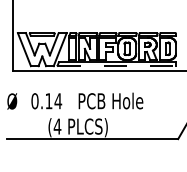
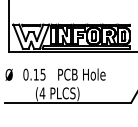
line: (116, 66) -> (85, 49), dashed -> solid
text: (58, 101) -> (43, 74), 0.14 -> 0.15

